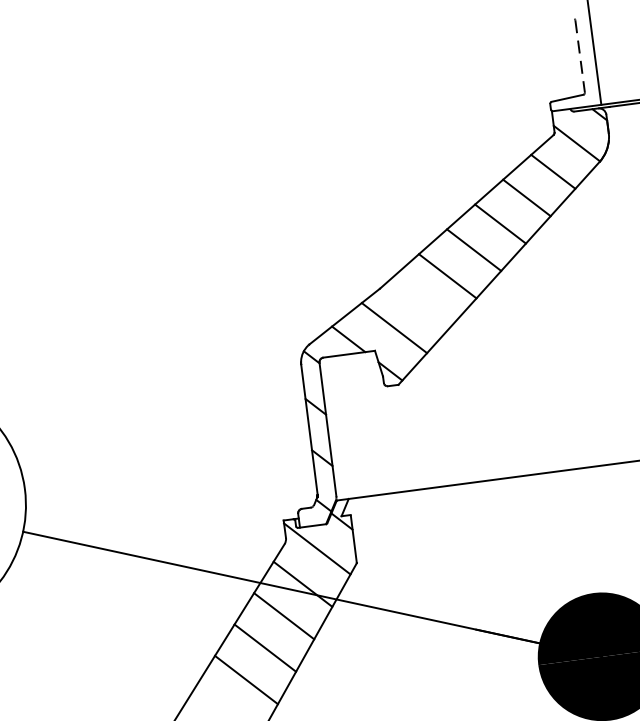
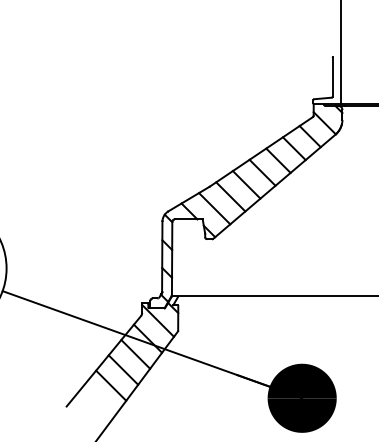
line: (580, 57) -> (332, 77), dashed -> solid
line: (420, 301) -> (230, 196), added

